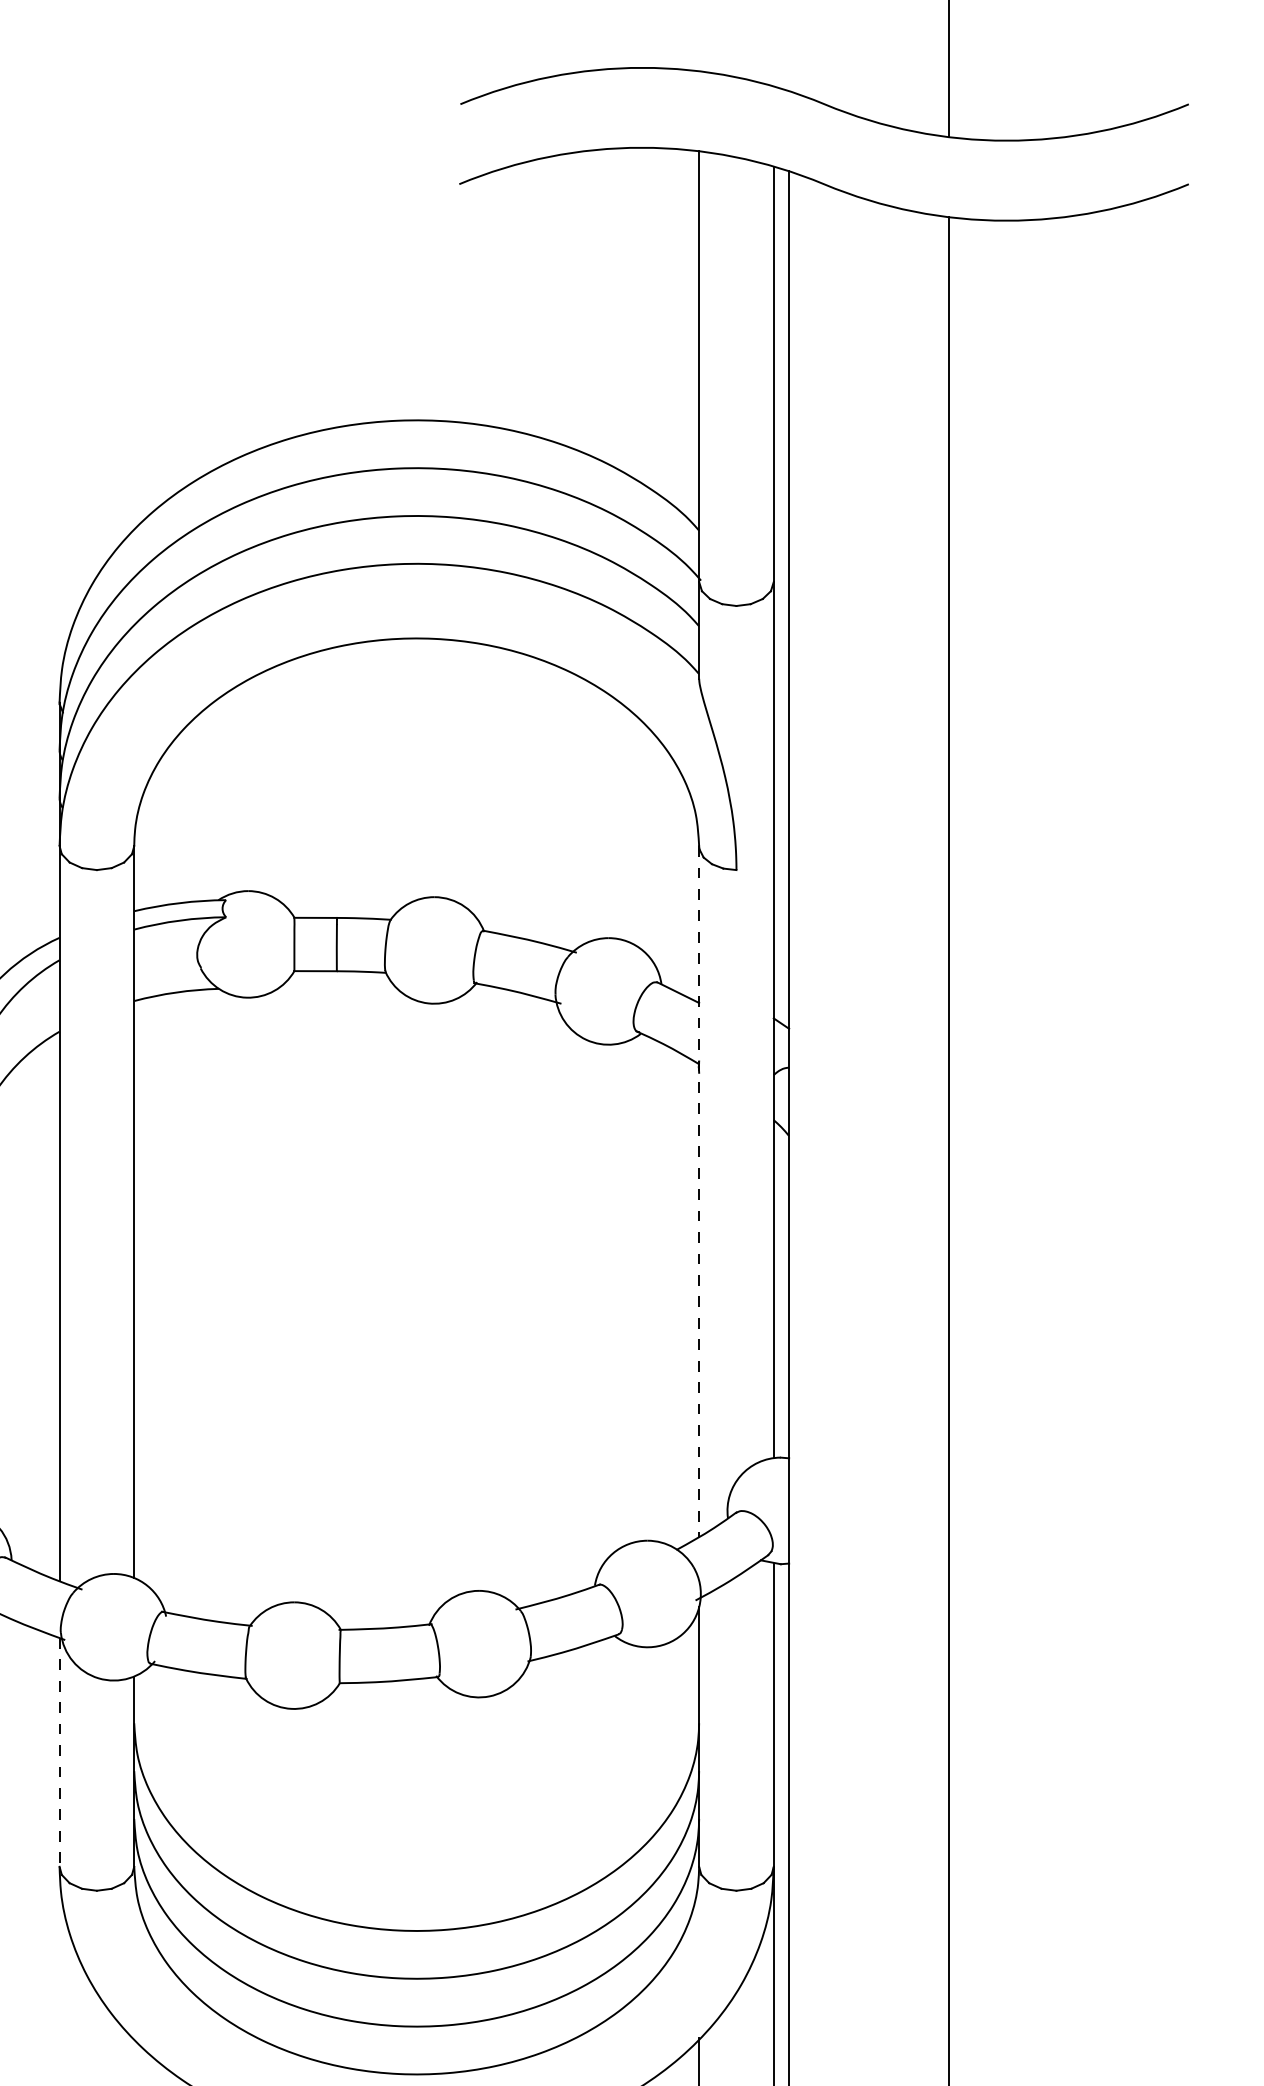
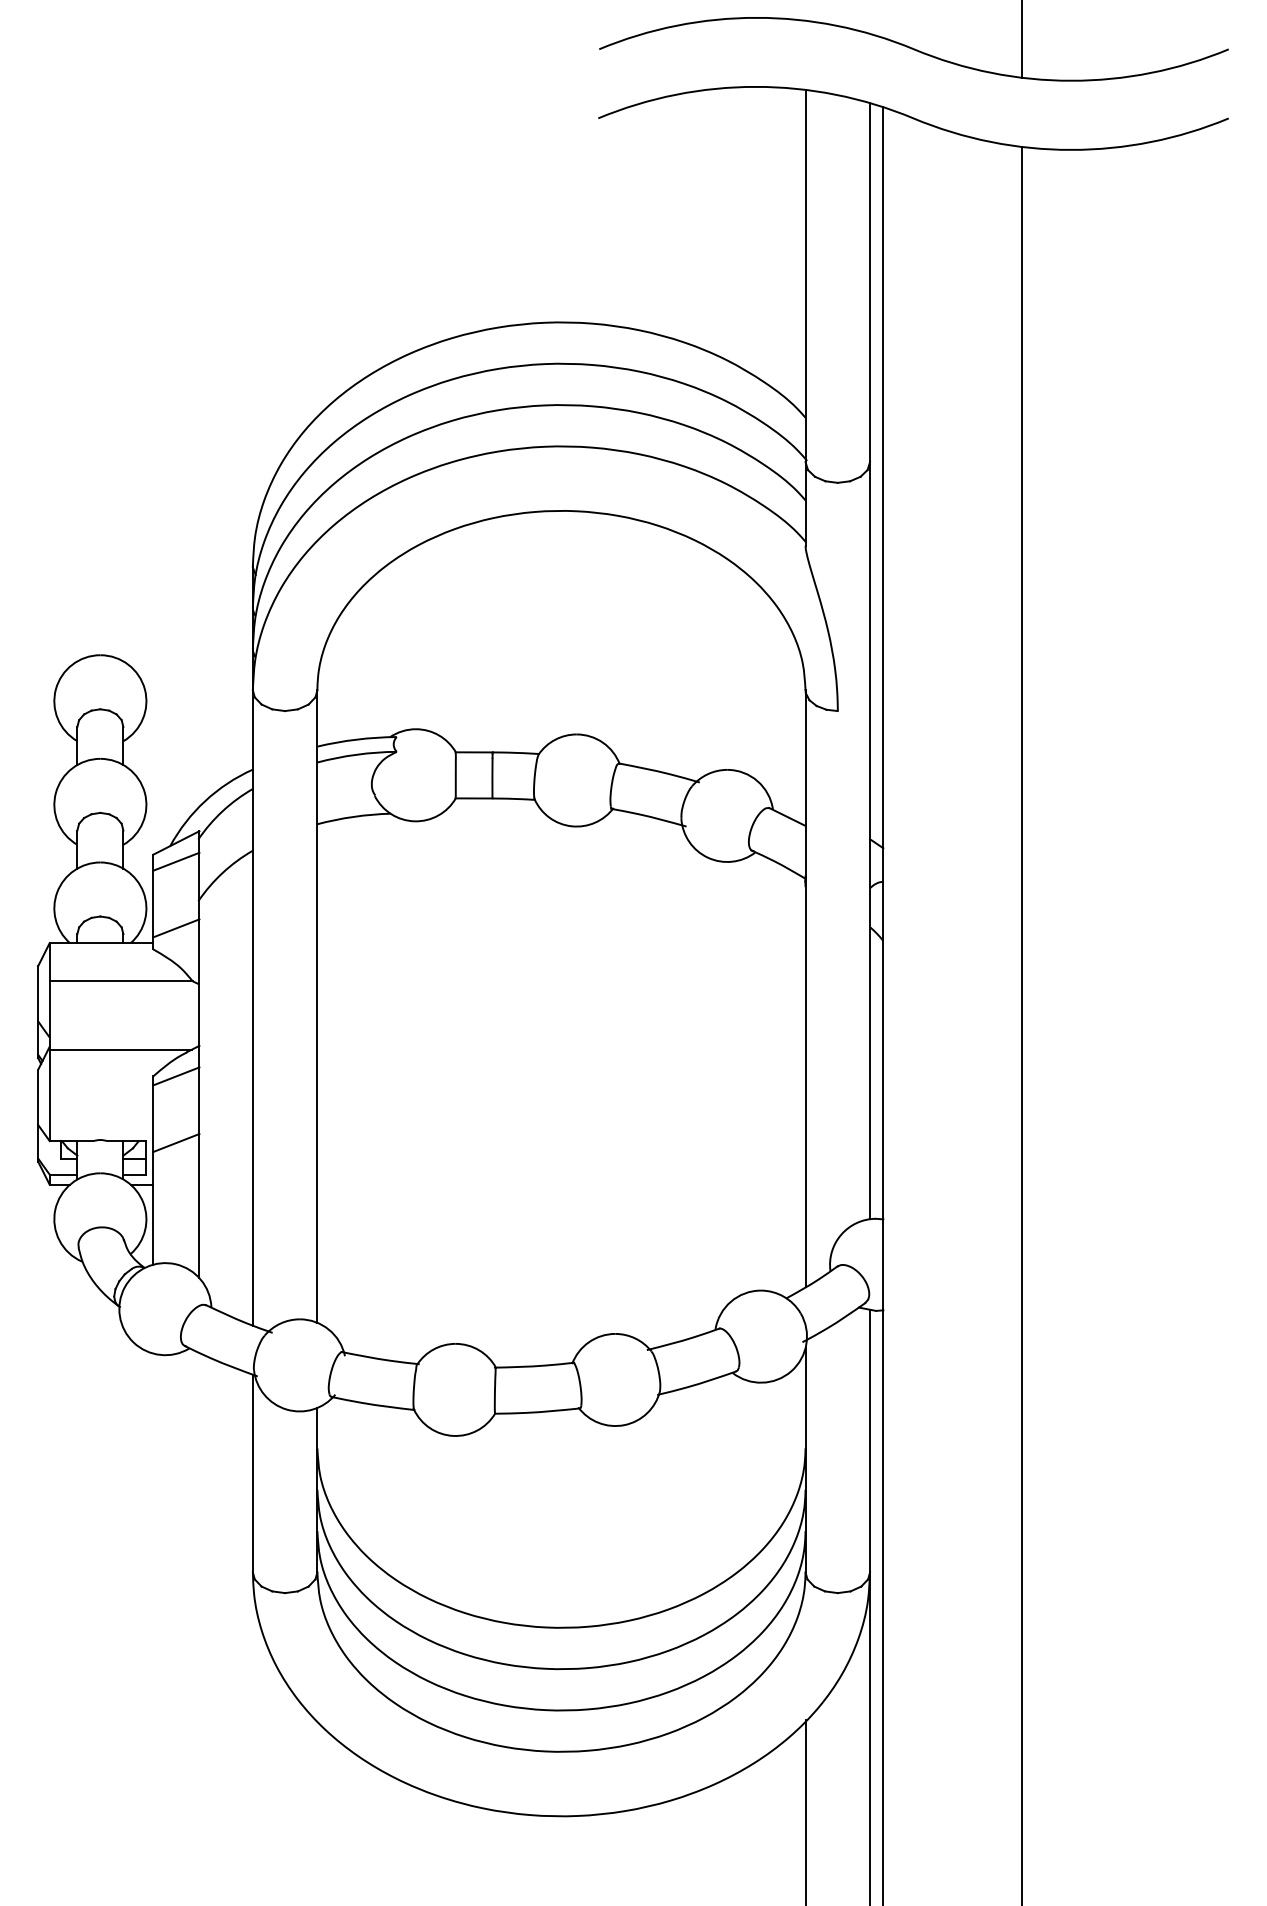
line: (699, 1192) -> (805, 989), dashed -> solid
line: (59, 1752) -> (252, 1473), dashed -> solid

